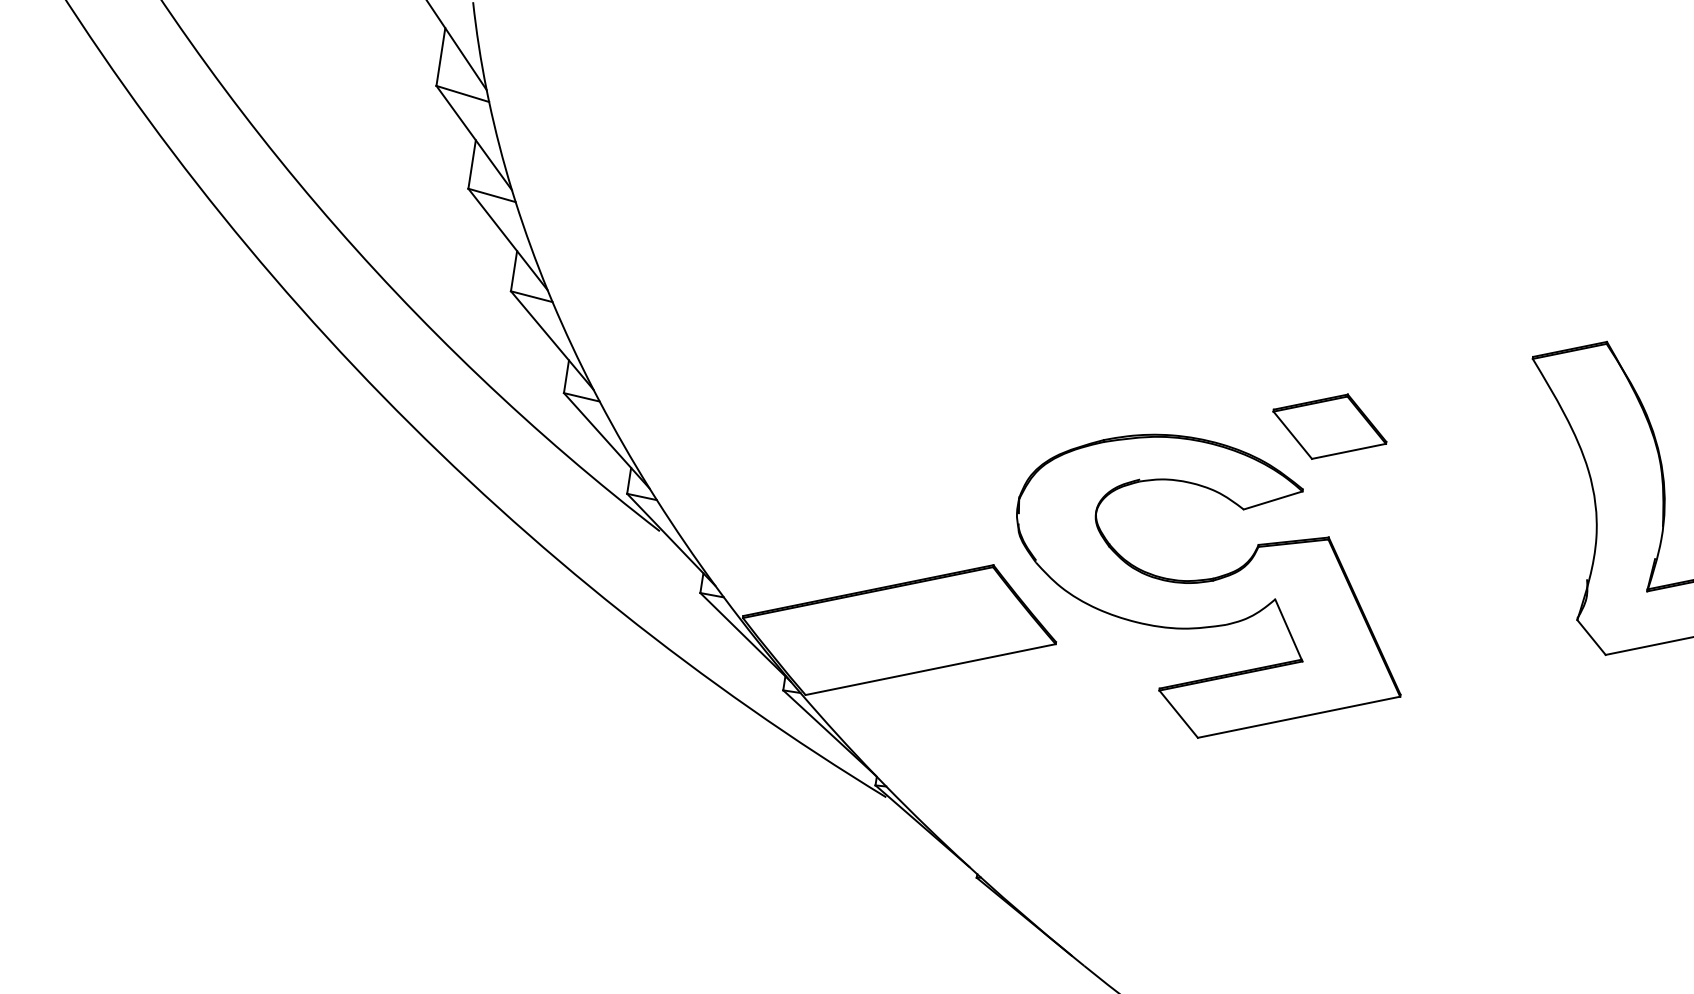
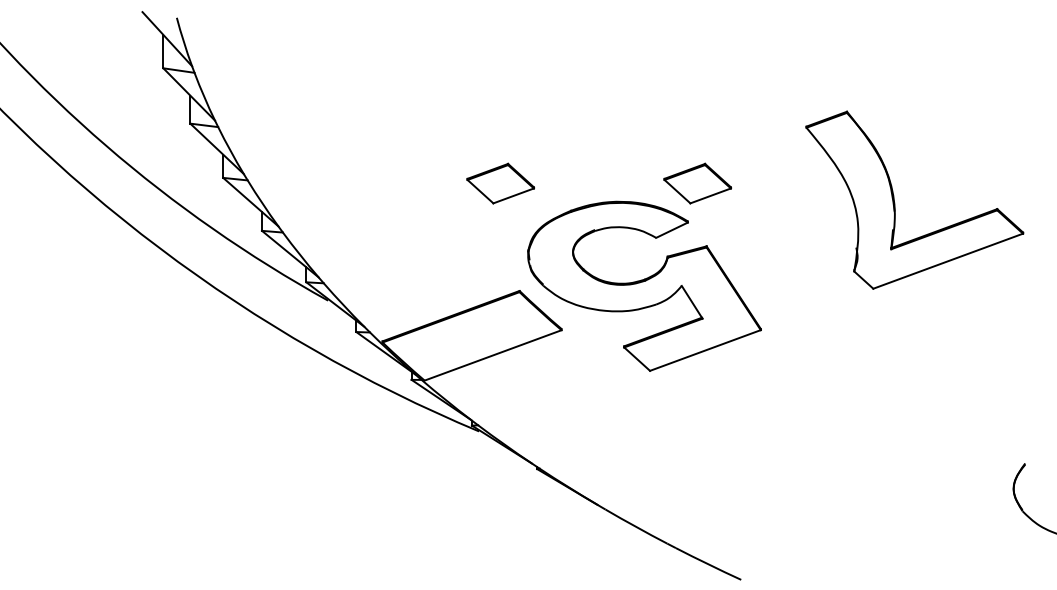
part: (988, 374) -> (500, 183), added

